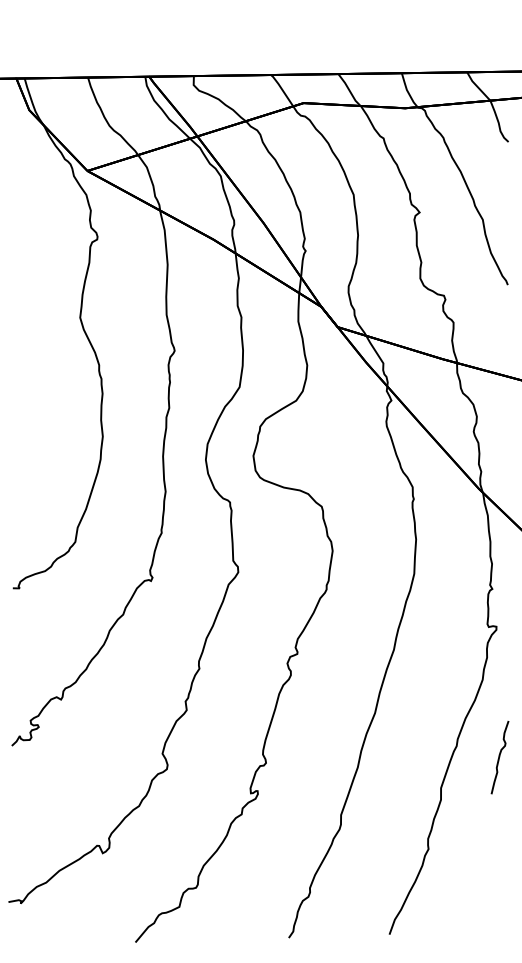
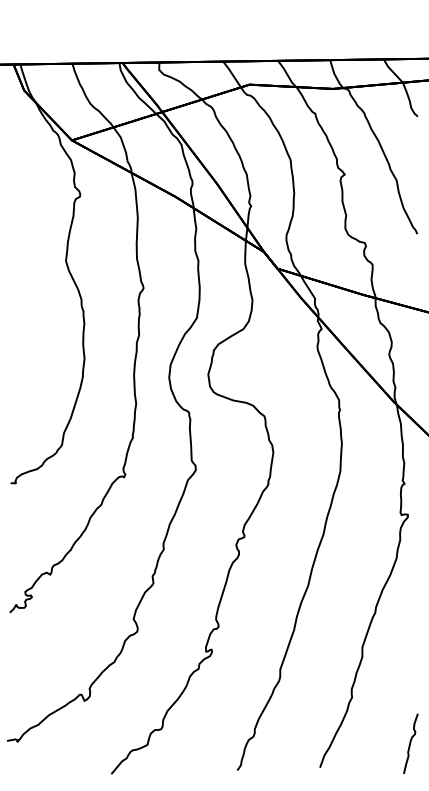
curve: (499, 757) -> (410, 743), moved

